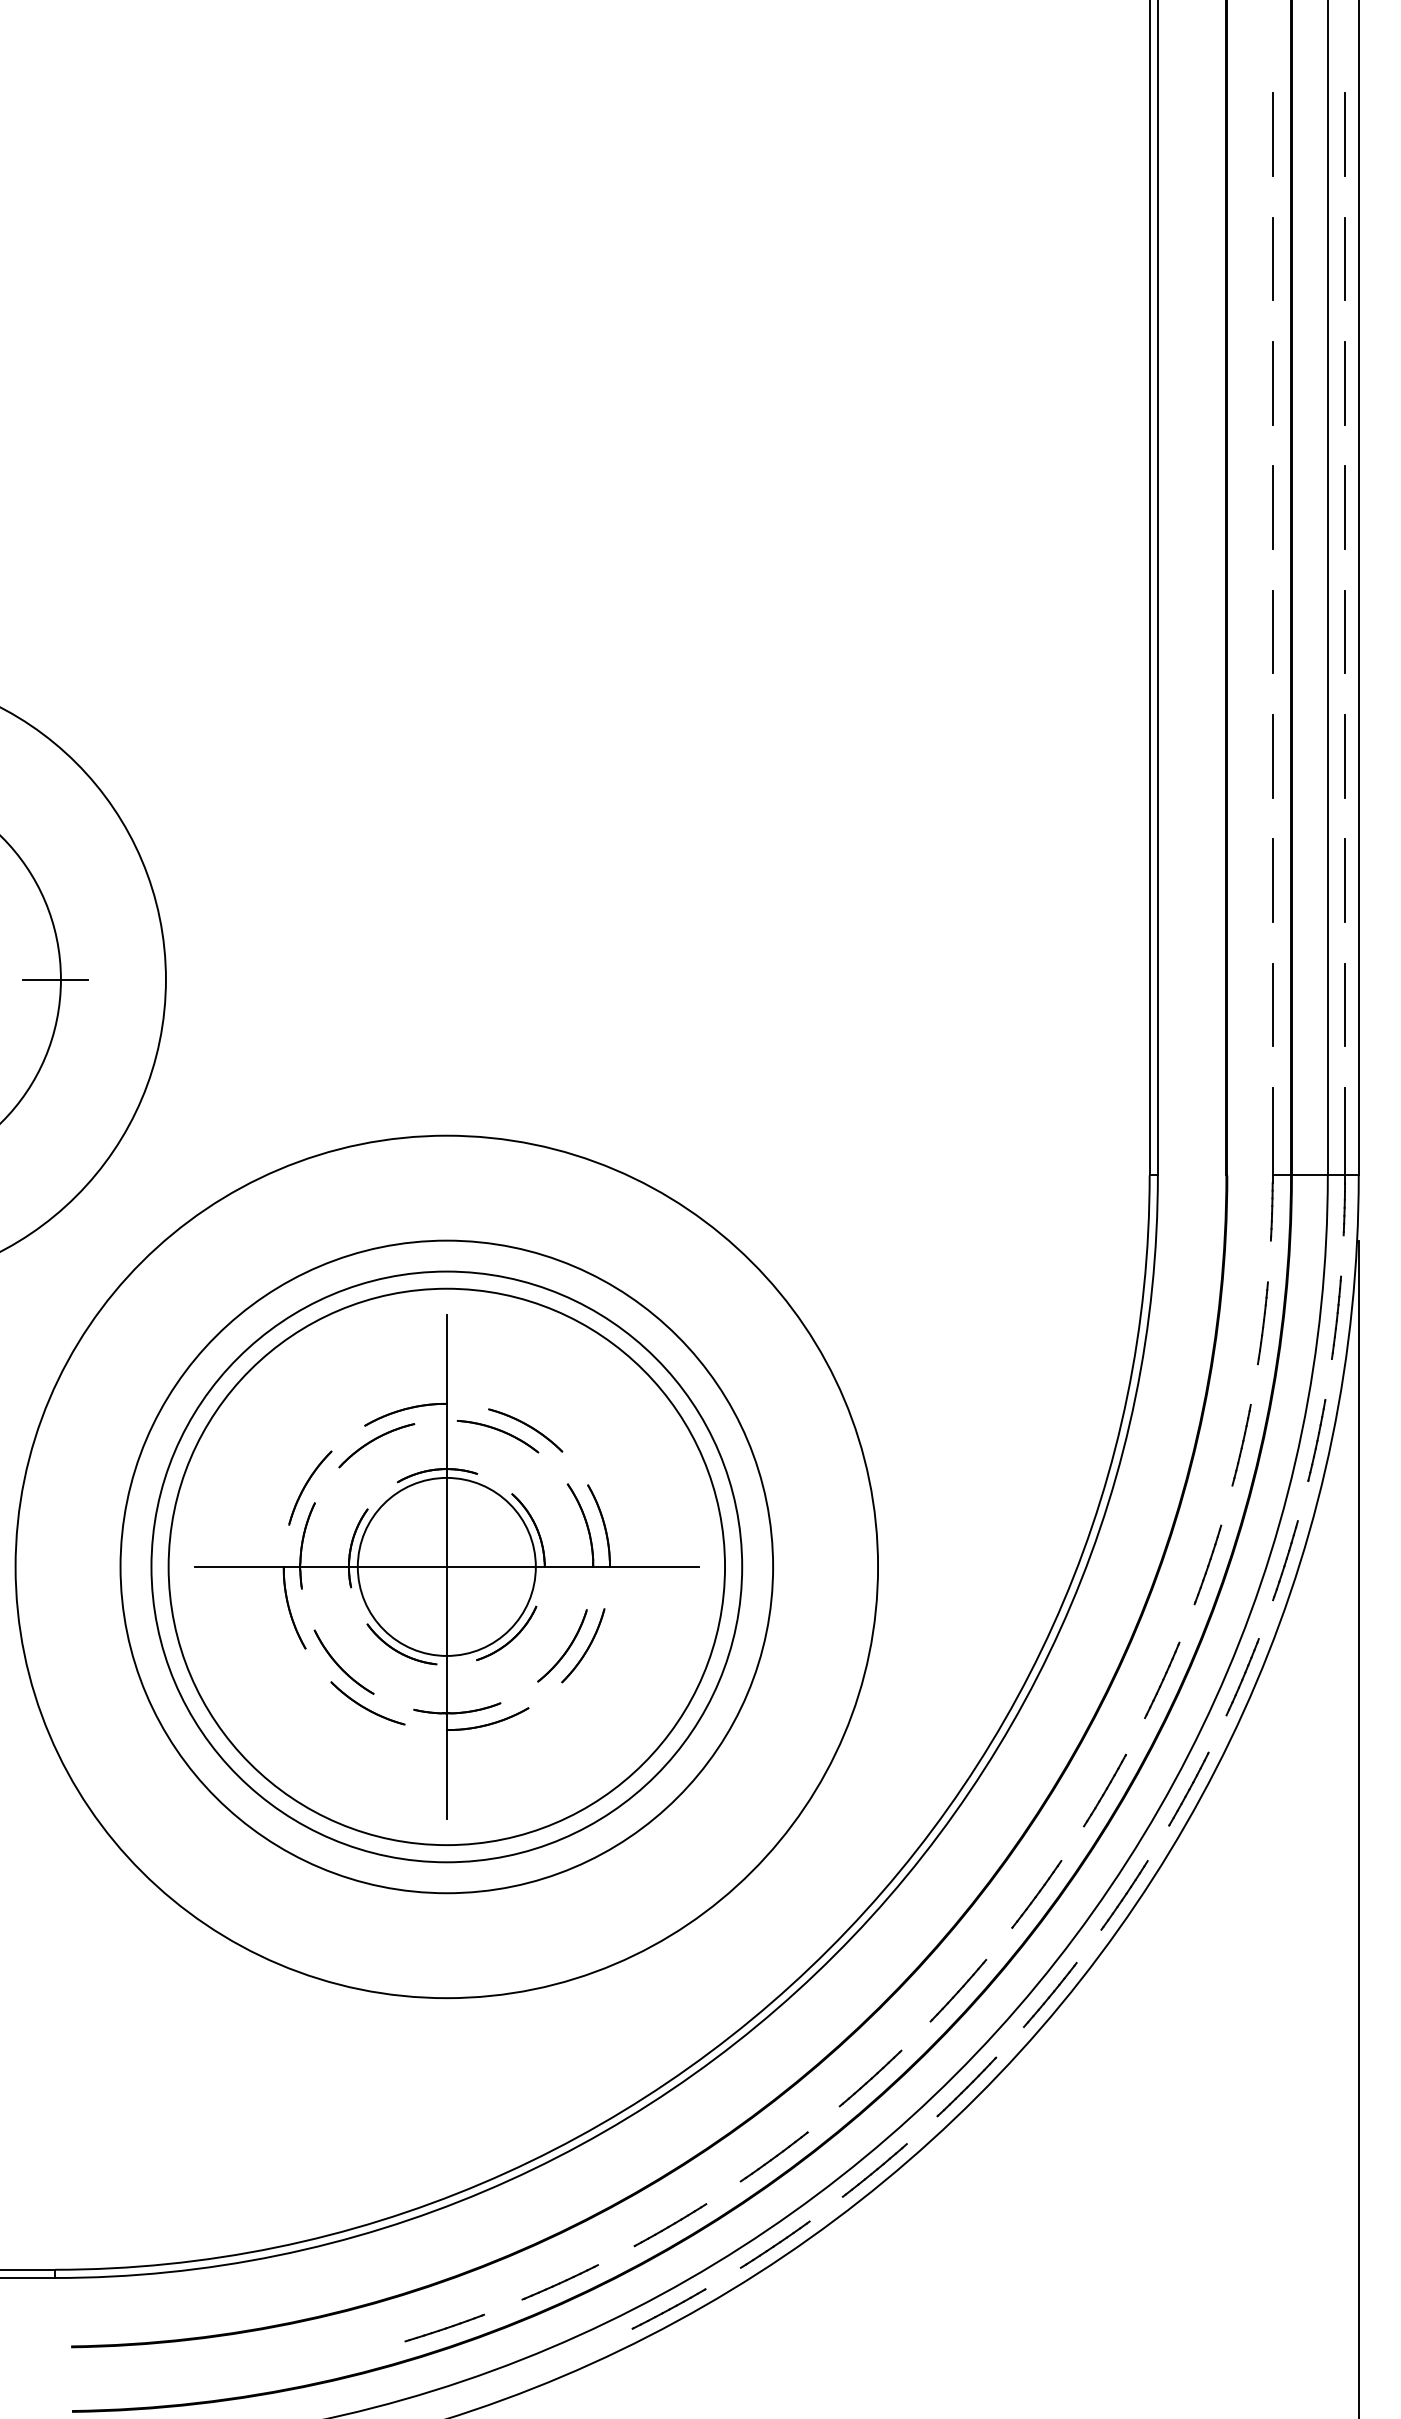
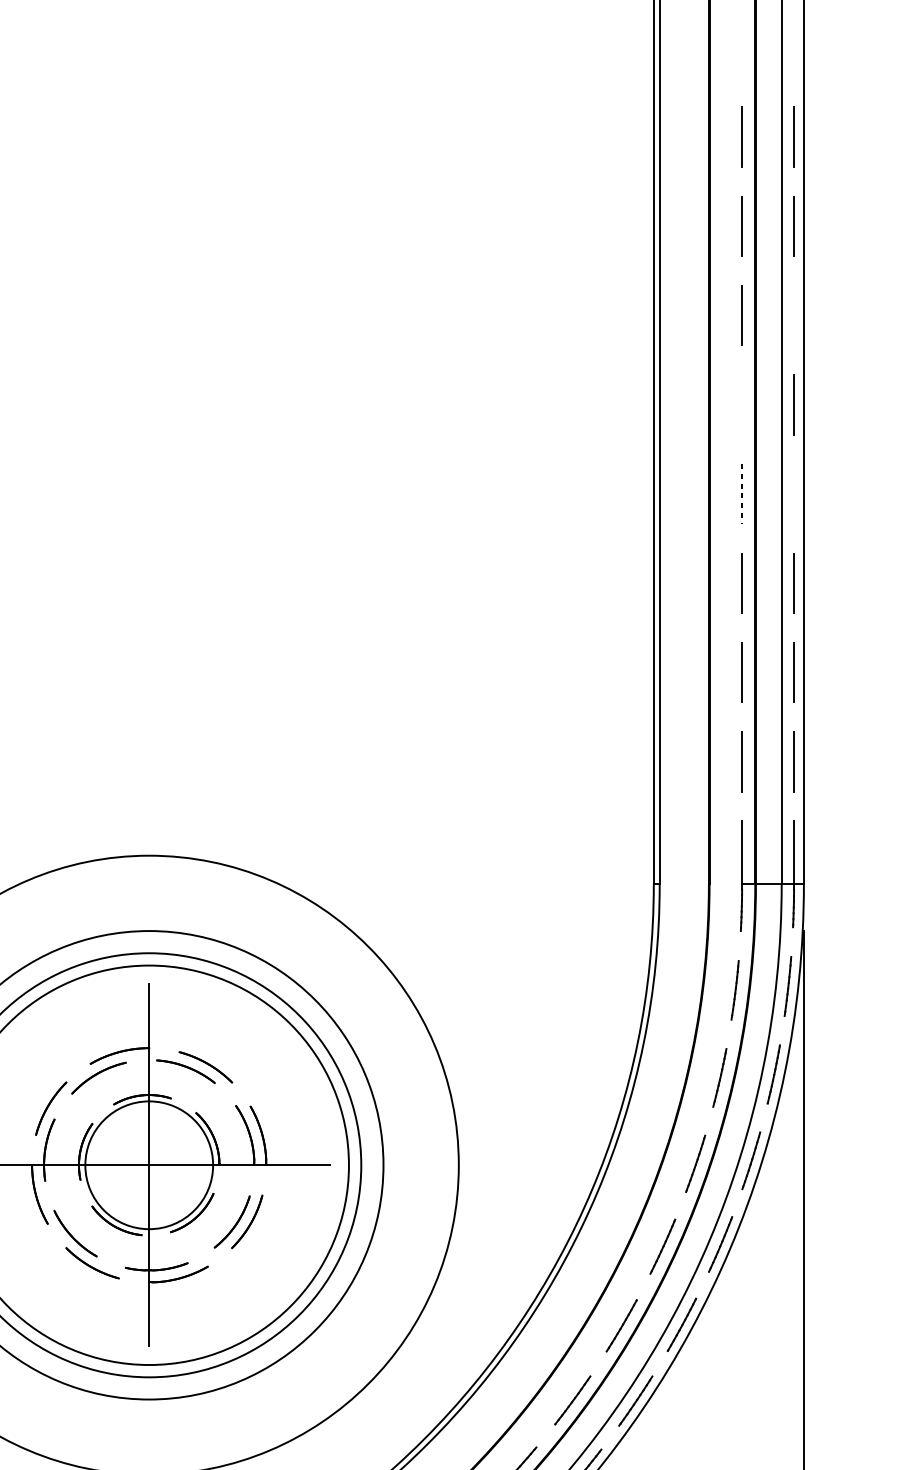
line: (1345, 382) -> (794, 314), removed
line: (1272, 507) -> (741, 404), removed
line: (1345, 631) -> (794, 493), removed
line: (1272, 632) -> (741, 494), solid -> dashed

